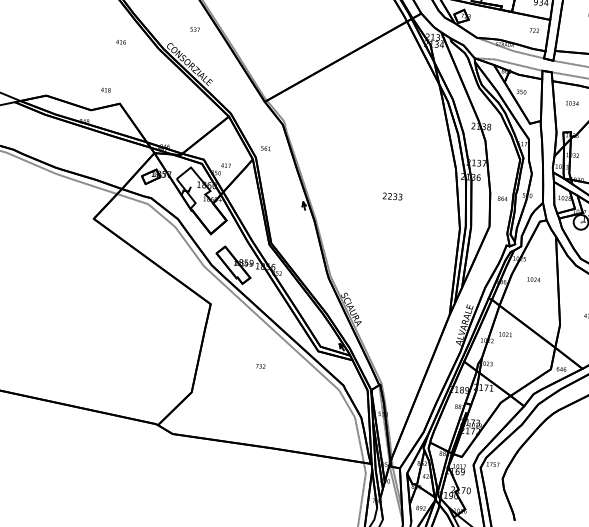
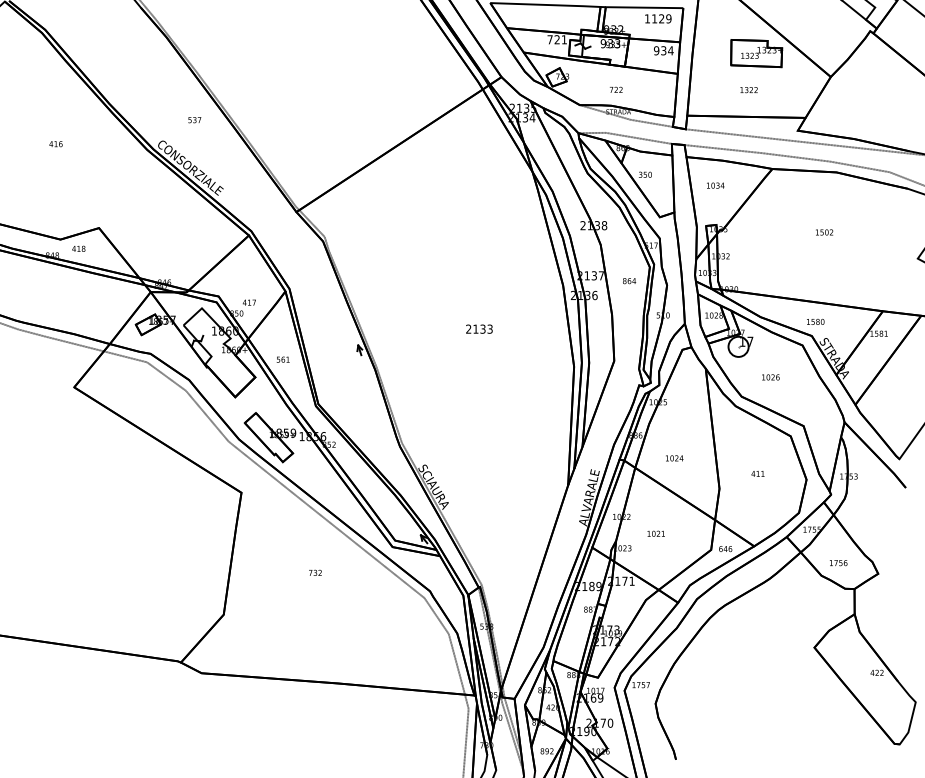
text: (534, 30) -> (616, 89), moved
text: (120, 42) -> (55, 144), moved
text: (105, 89) -> (78, 248), moved
text: (265, 148) -> (282, 359), moved
text: (389, 195) -> (475, 328), 2233 -> 2133
text: (502, 199) -> (629, 281), moved
text: (533, 279) -> (674, 458), moved
text: (505, 334) -> (655, 533), moved

